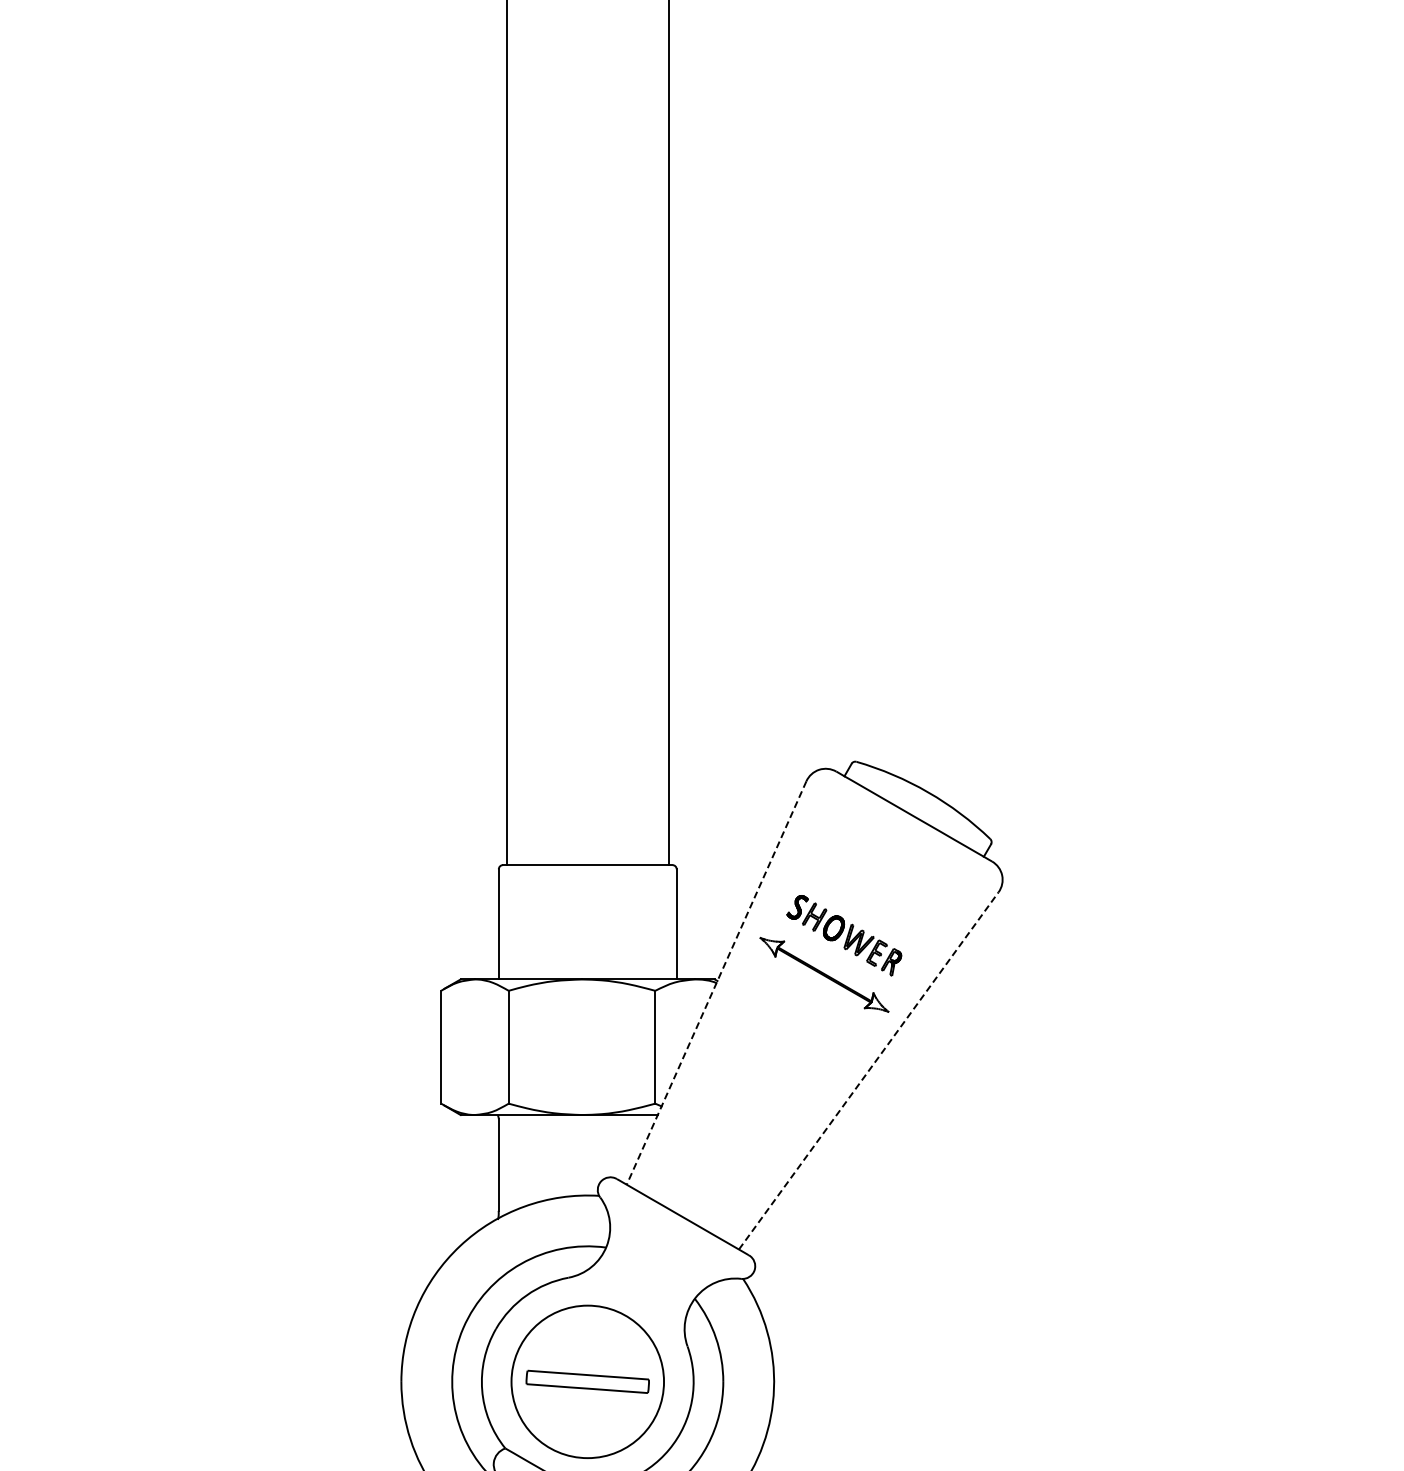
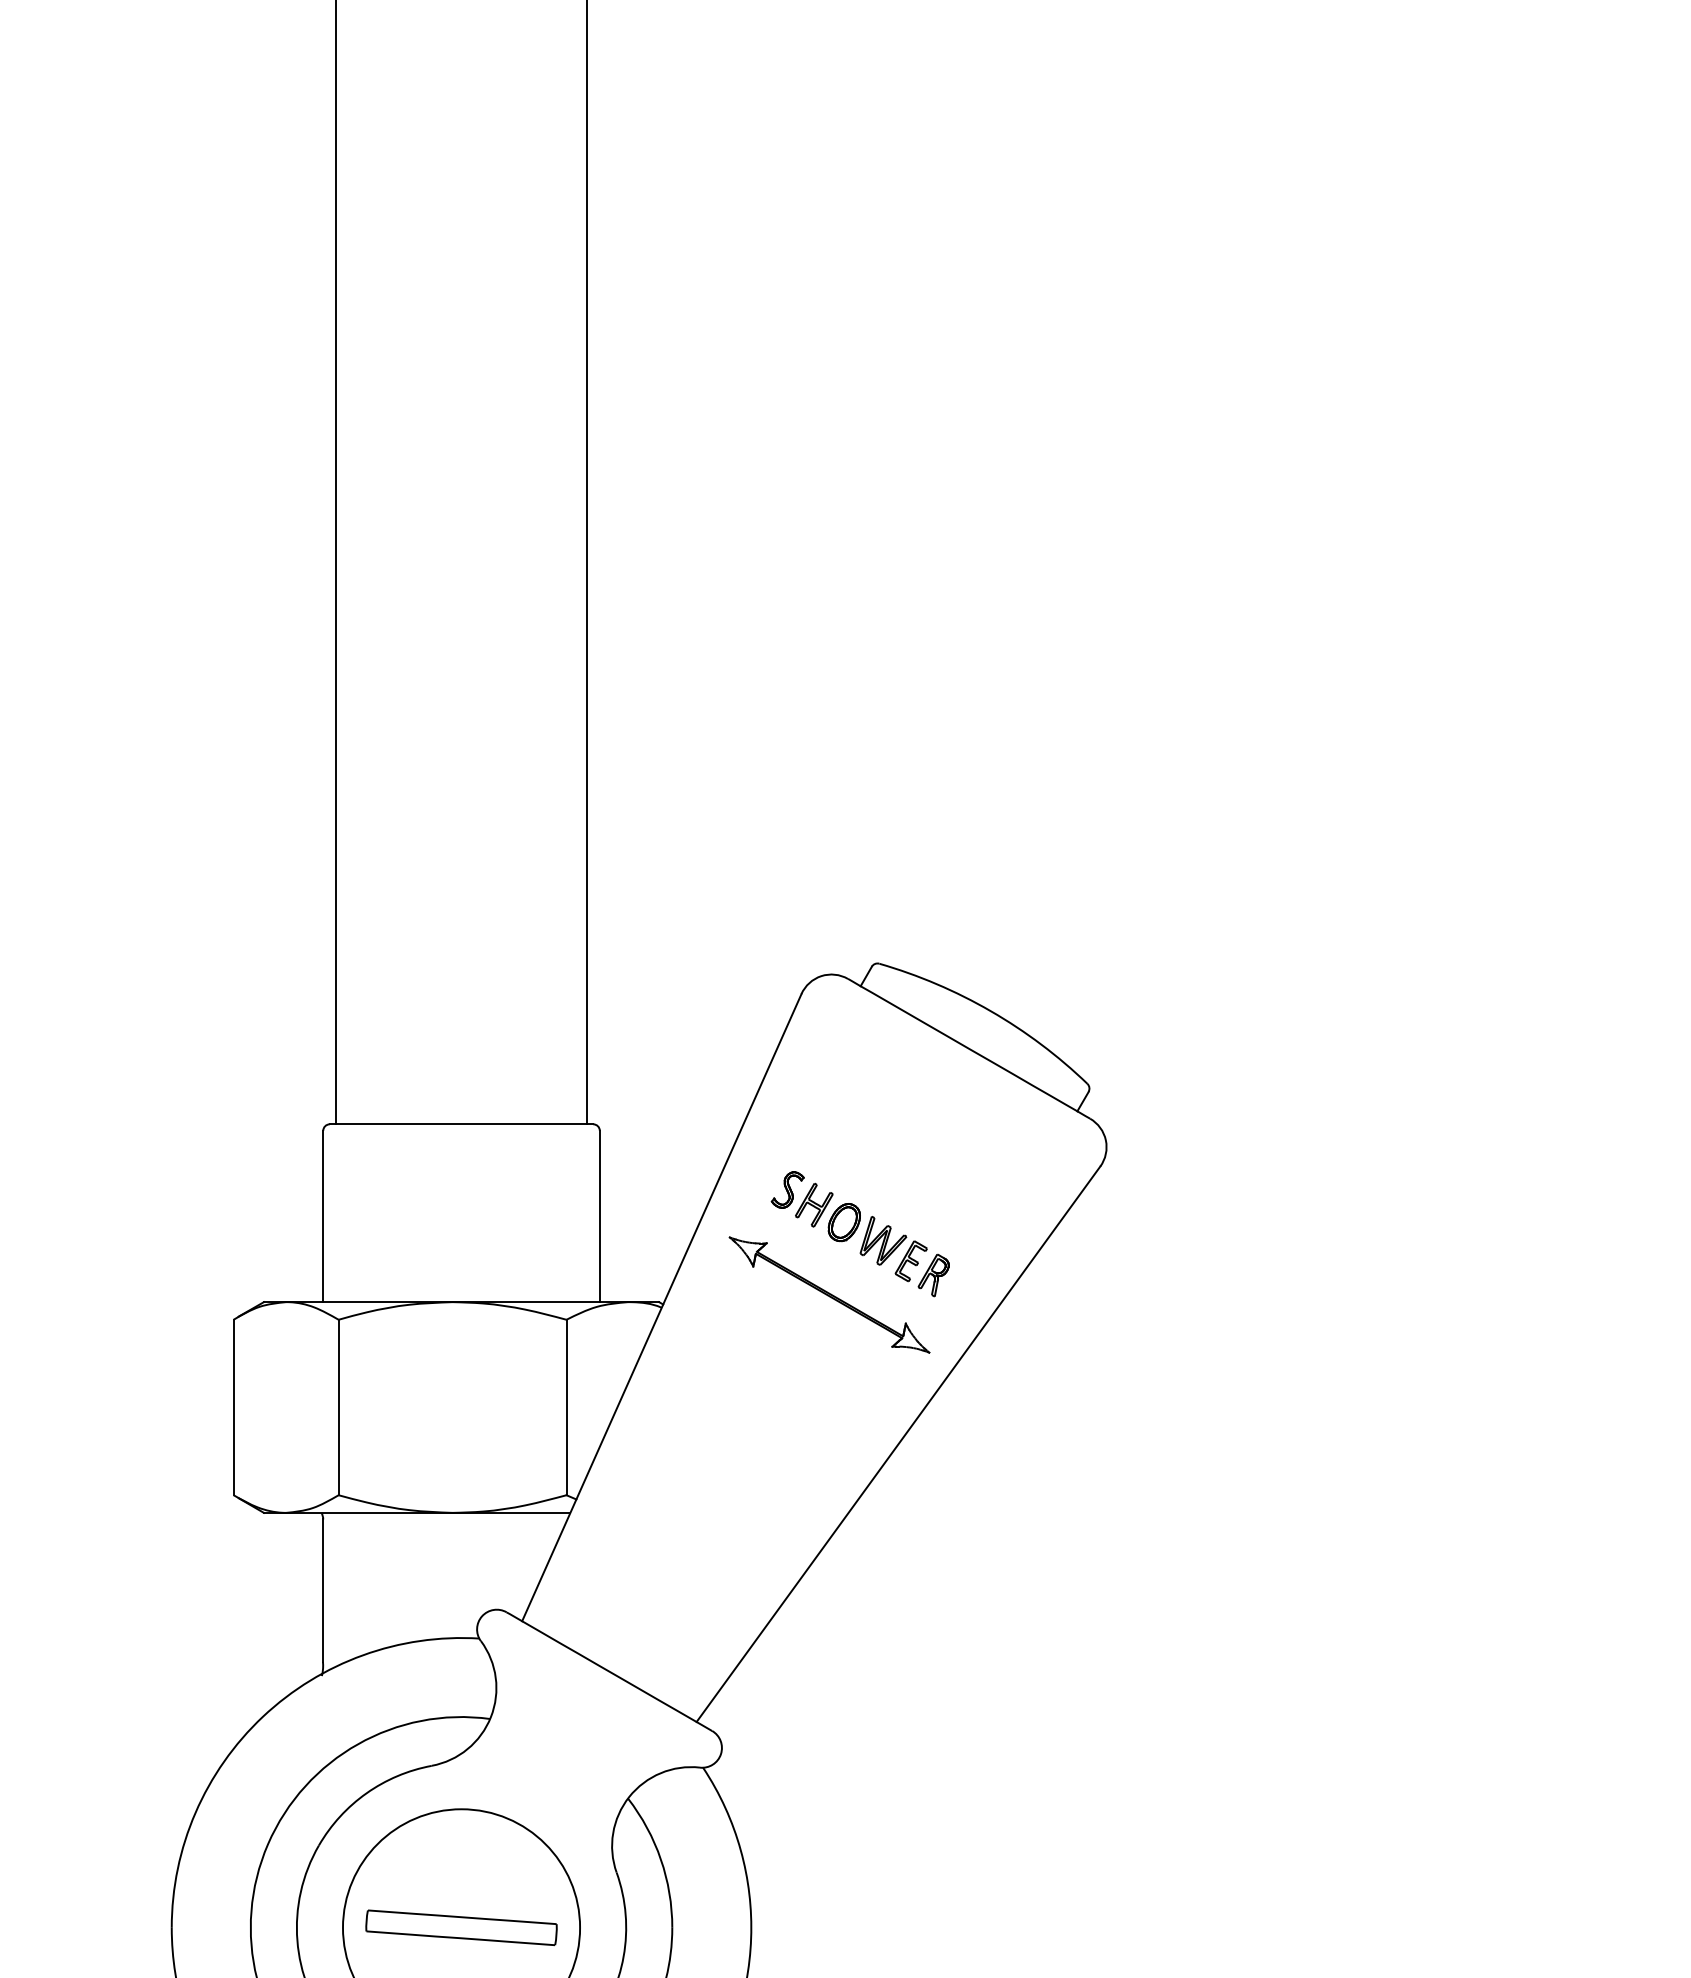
line: (716, 983) -> (661, 1308), dashed -> solid
line: (868, 1070) -> (898, 1443), dashed -> solid

